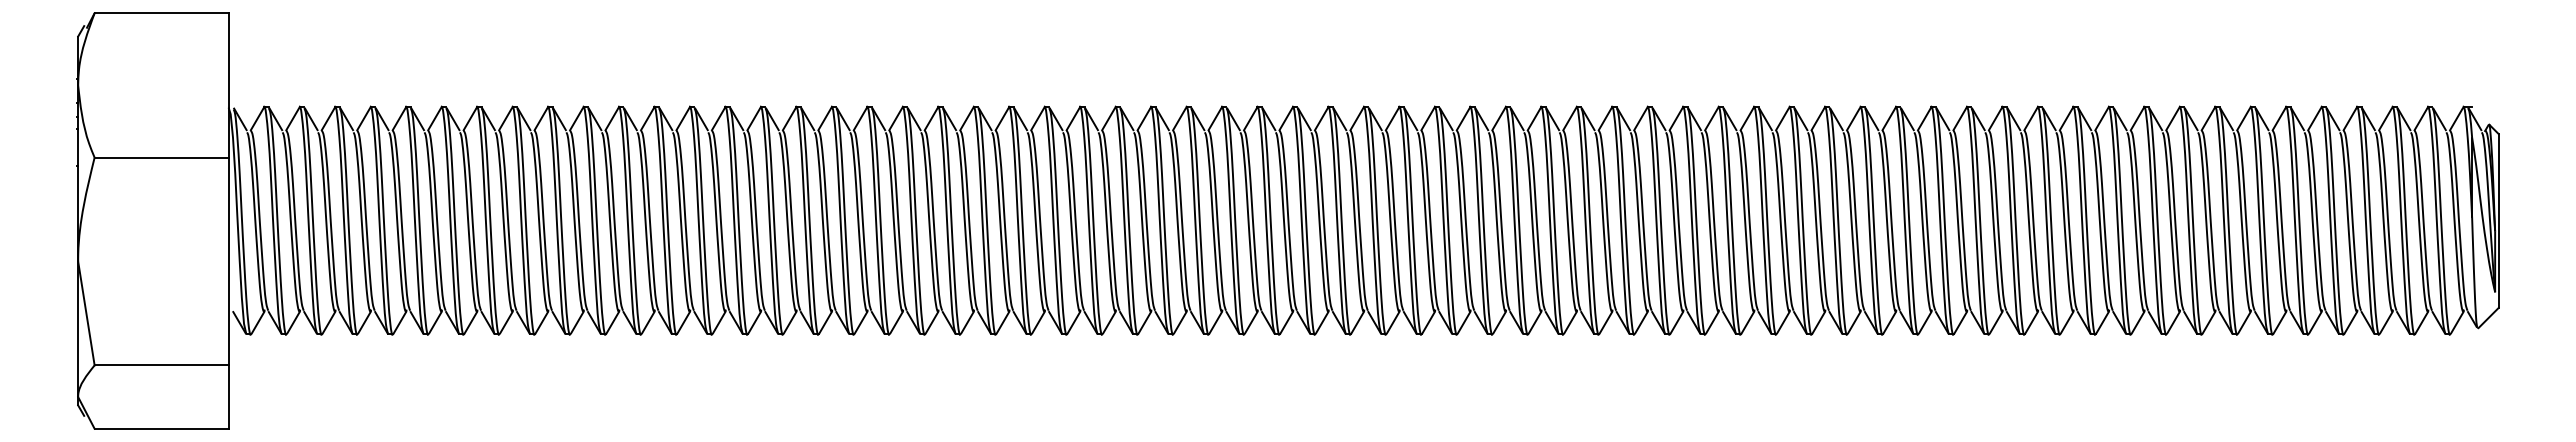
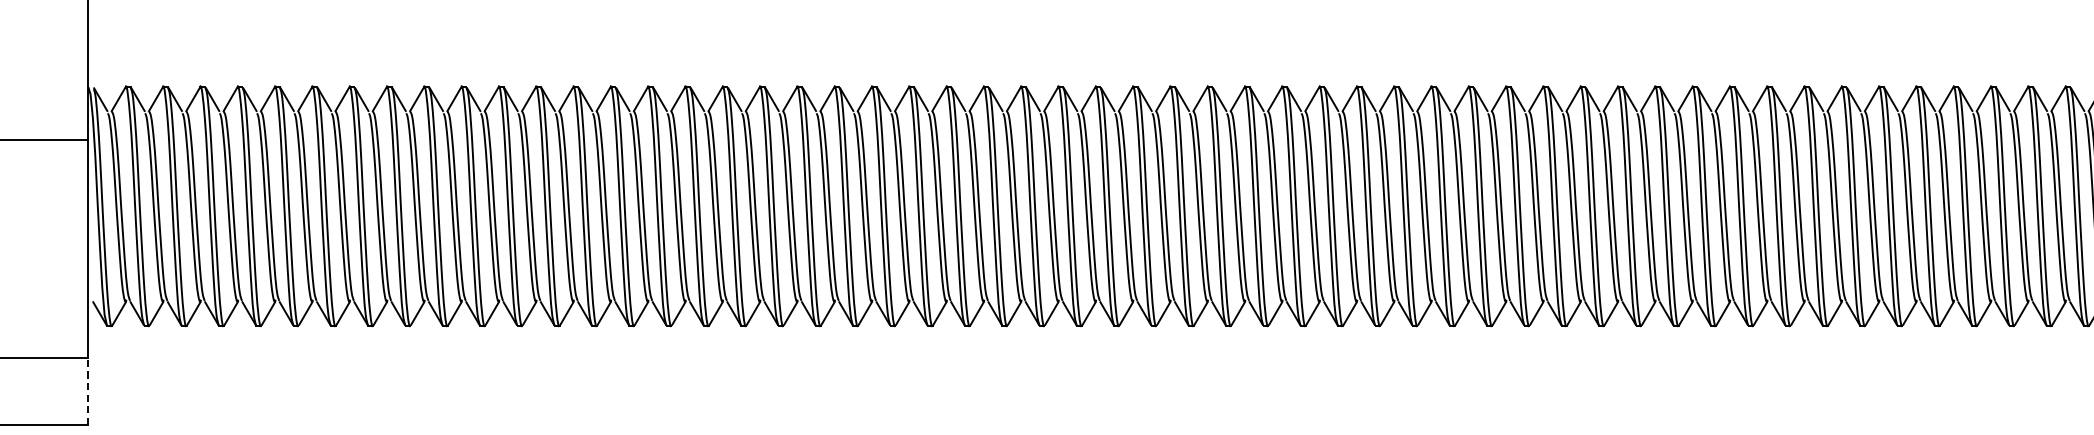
line: (228, 397) -> (88, 392), solid -> dashed

